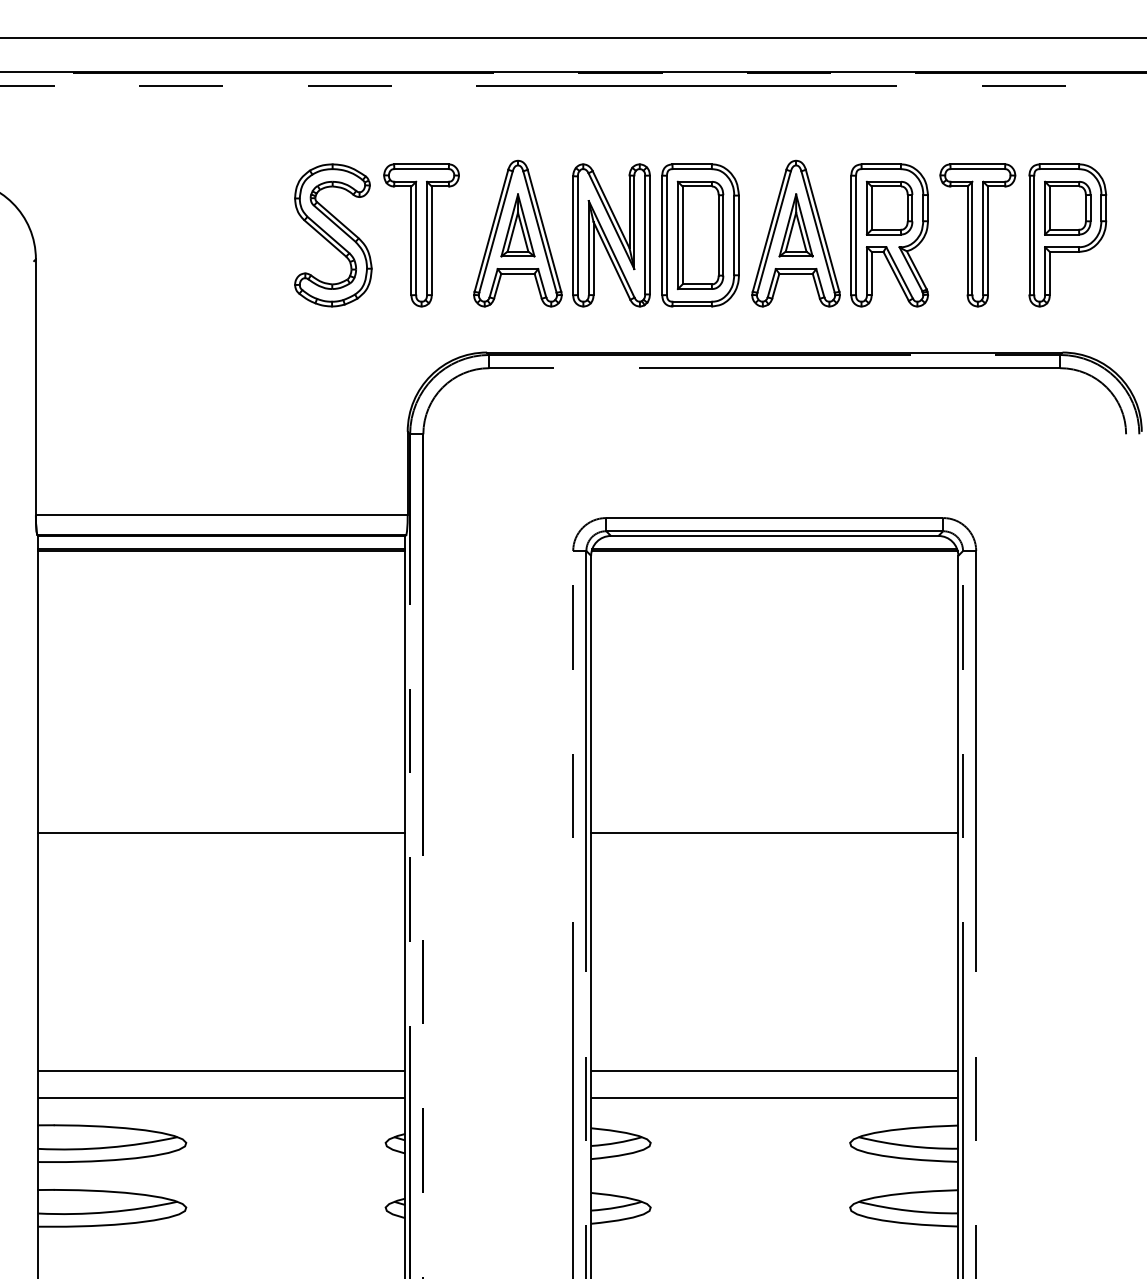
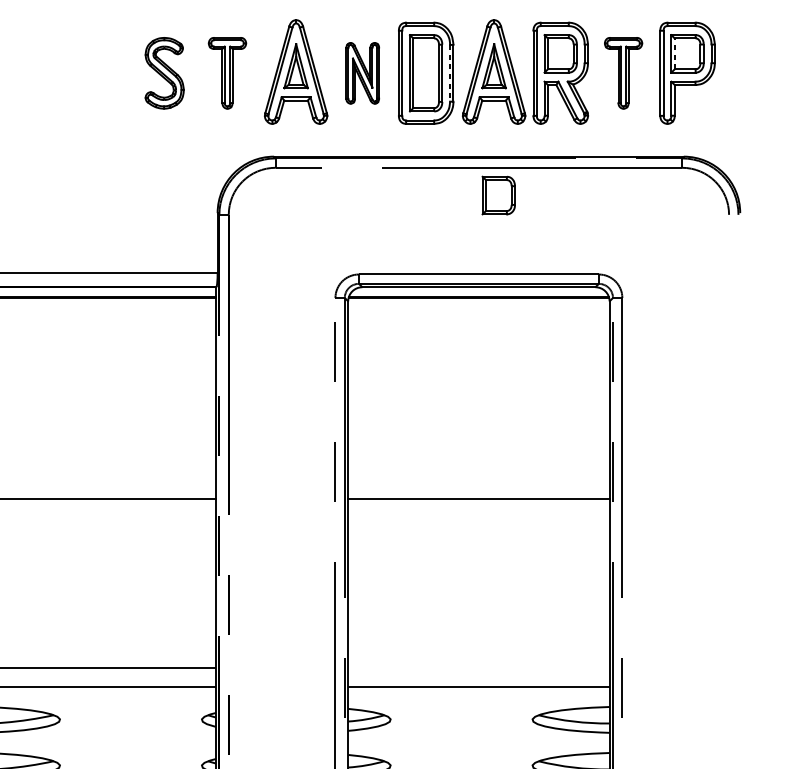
line: (1049, 208) -> (674, 54), solid -> dashed
part: (333, 235) -> (164, 73), size x0.7
part: (421, 235) -> (227, 73), size x0.7
part: (611, 235) -> (362, 73), size x0.6
line: (734, 235) -> (450, 73), solid -> dashed
part: (977, 235) -> (623, 73), size x0.7
part: (802, 406) -> (498, 195), added
line: (774, 1071) -> (478, 668), removed

